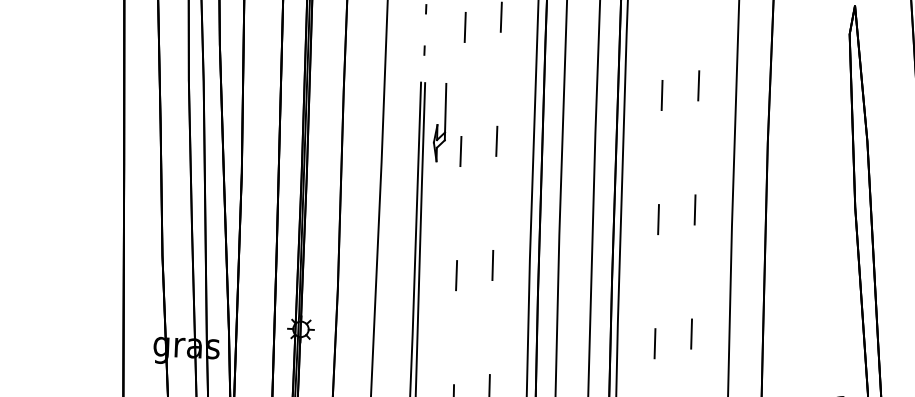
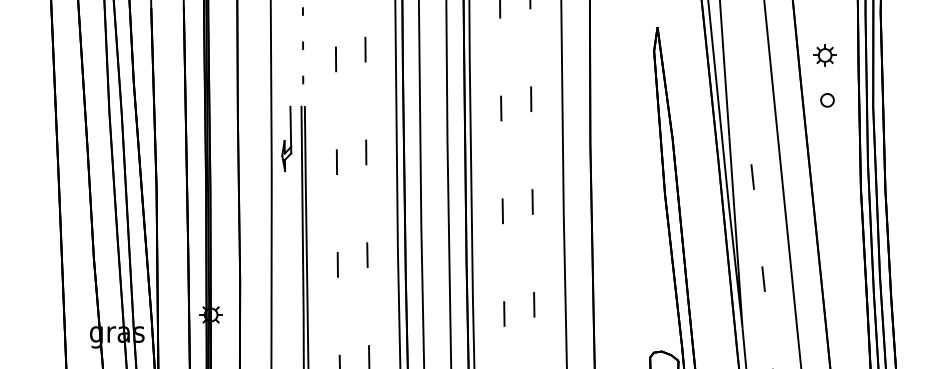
part: (439, 122) -> (286, 138), moved

